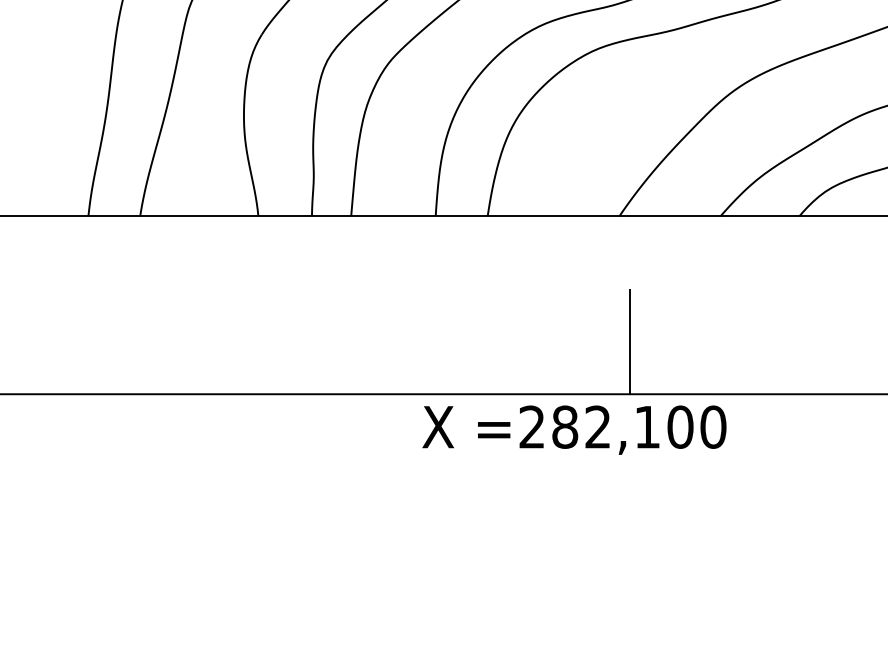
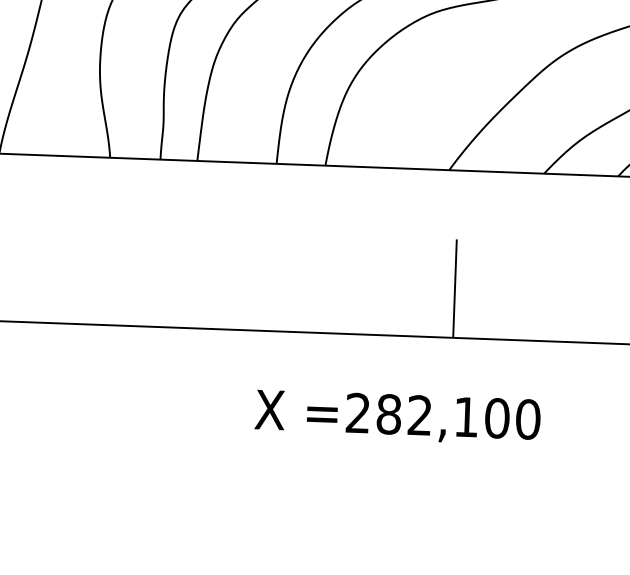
text: (574, 429) -> (397, 416), moved

